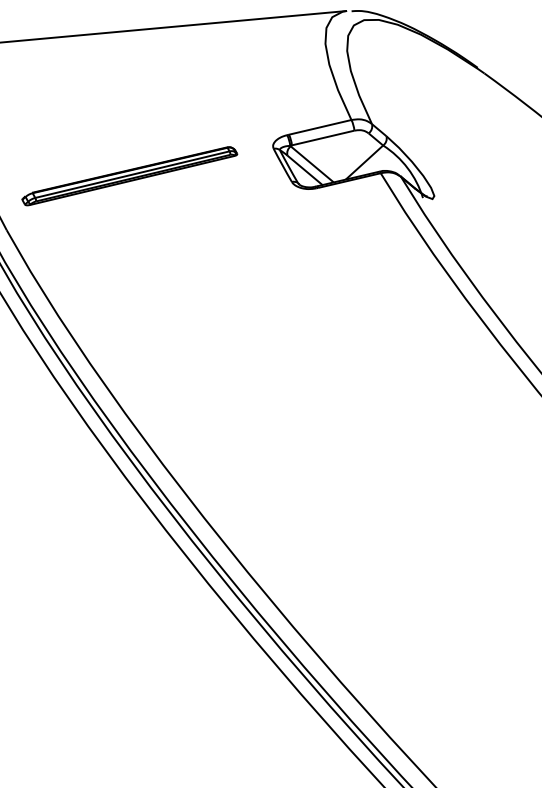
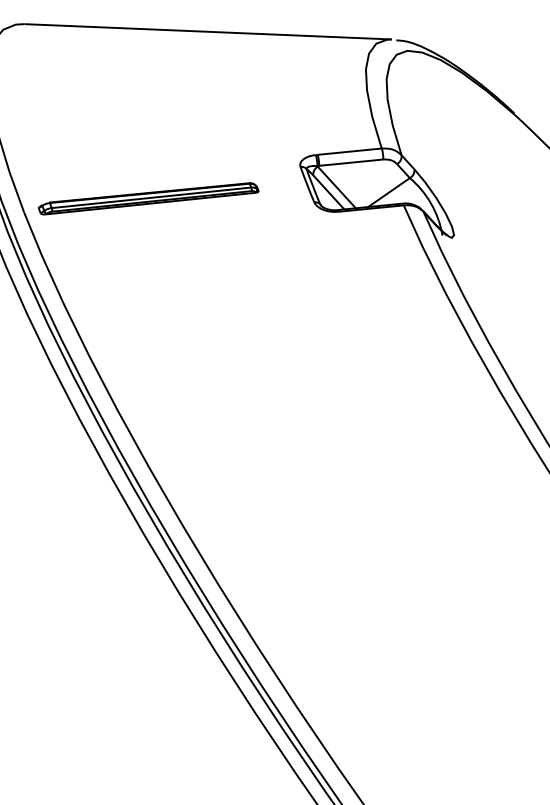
part: (129, 175) -> (148, 198), moved

